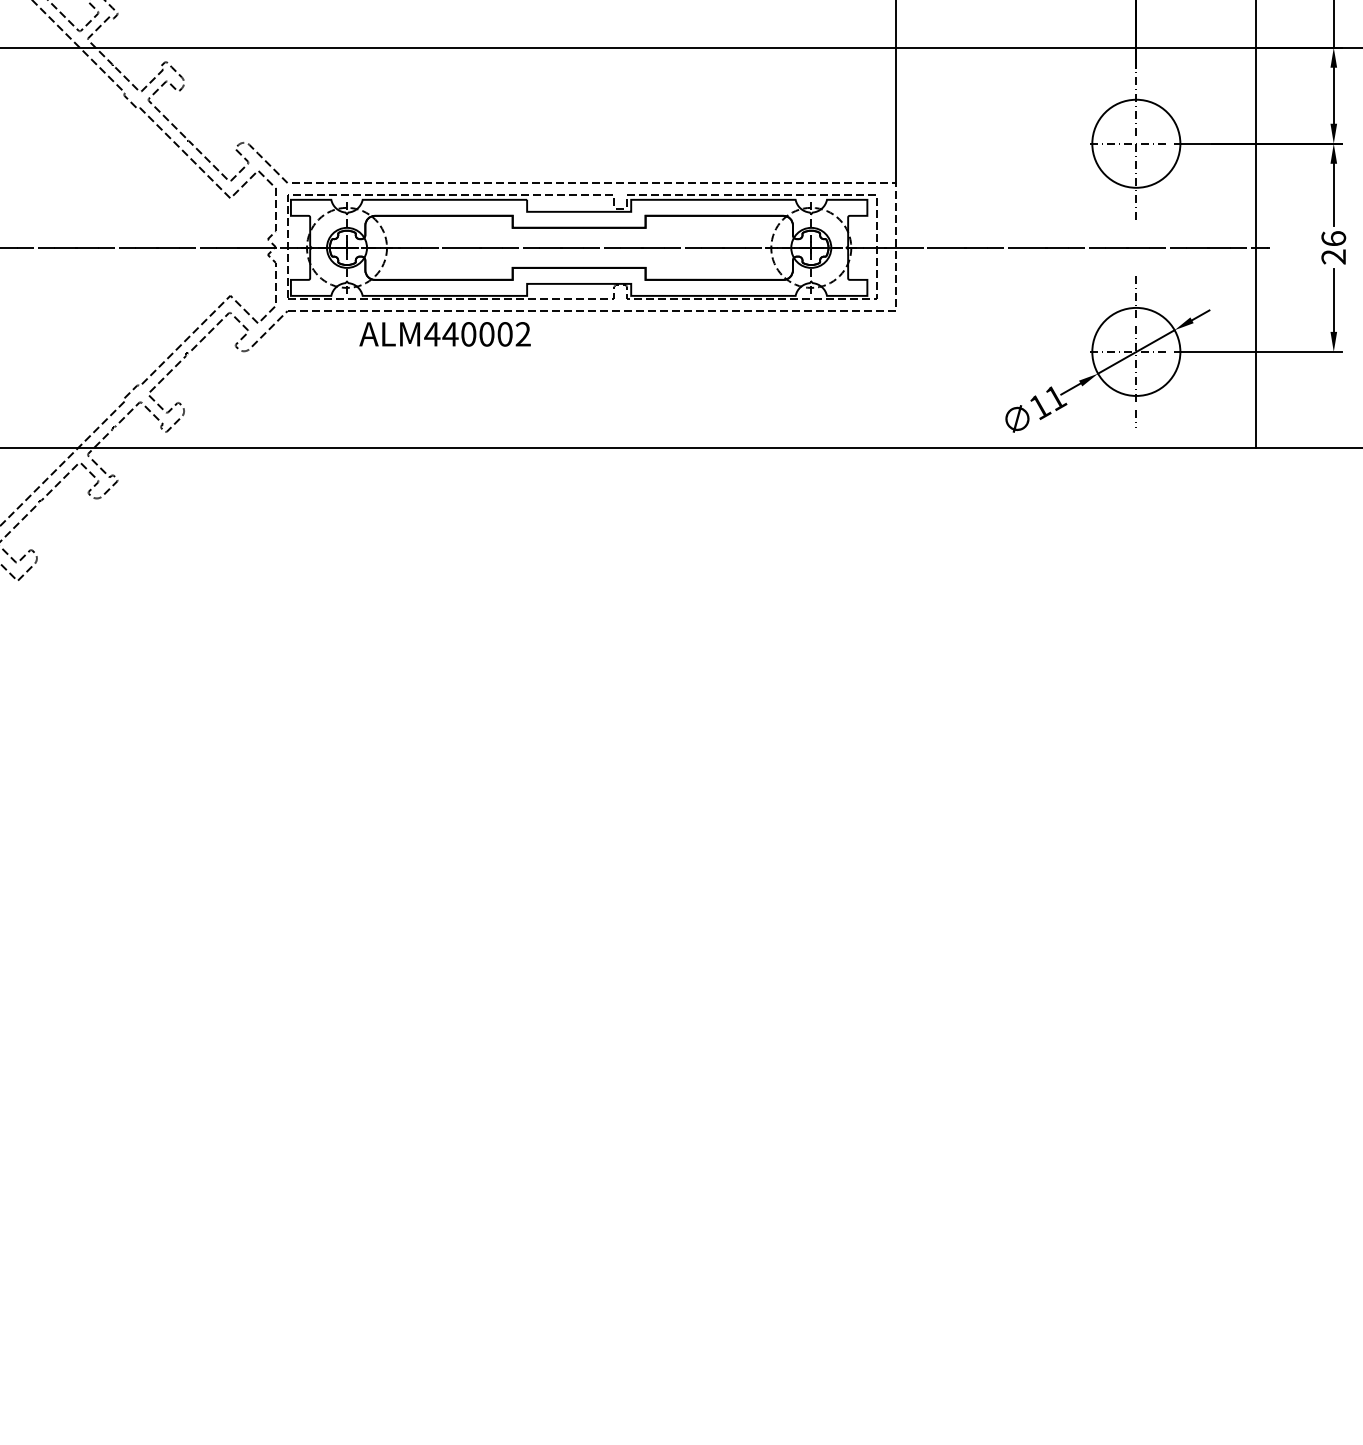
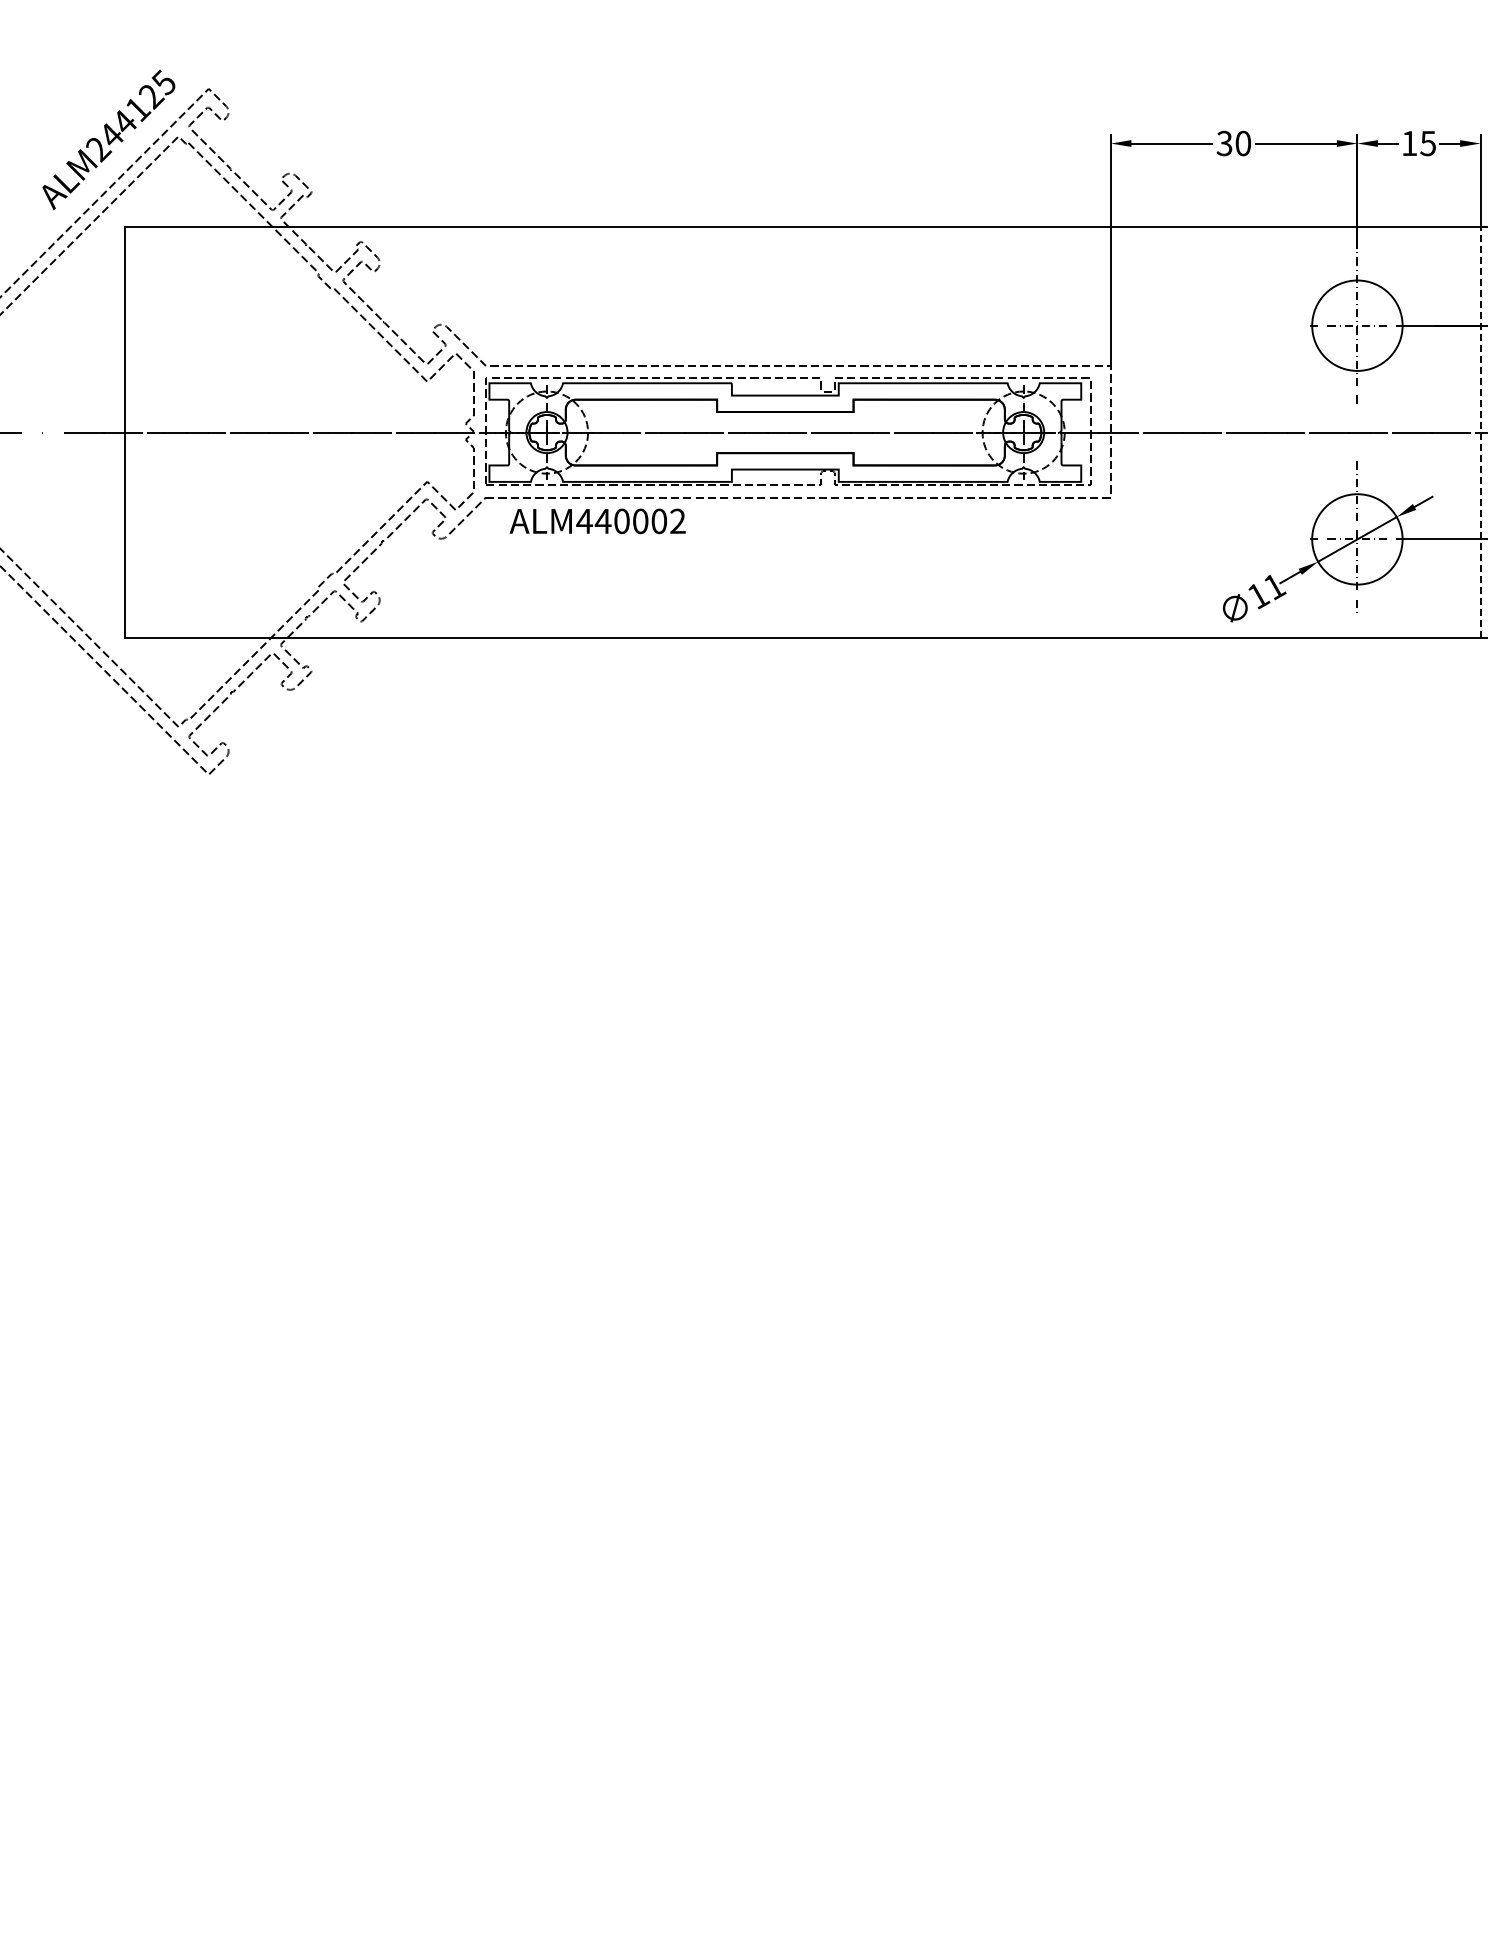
line: (1256, 247) -> (1480, 432), solid -> dashed
text: (444, 334) -> (597, 521), moved

